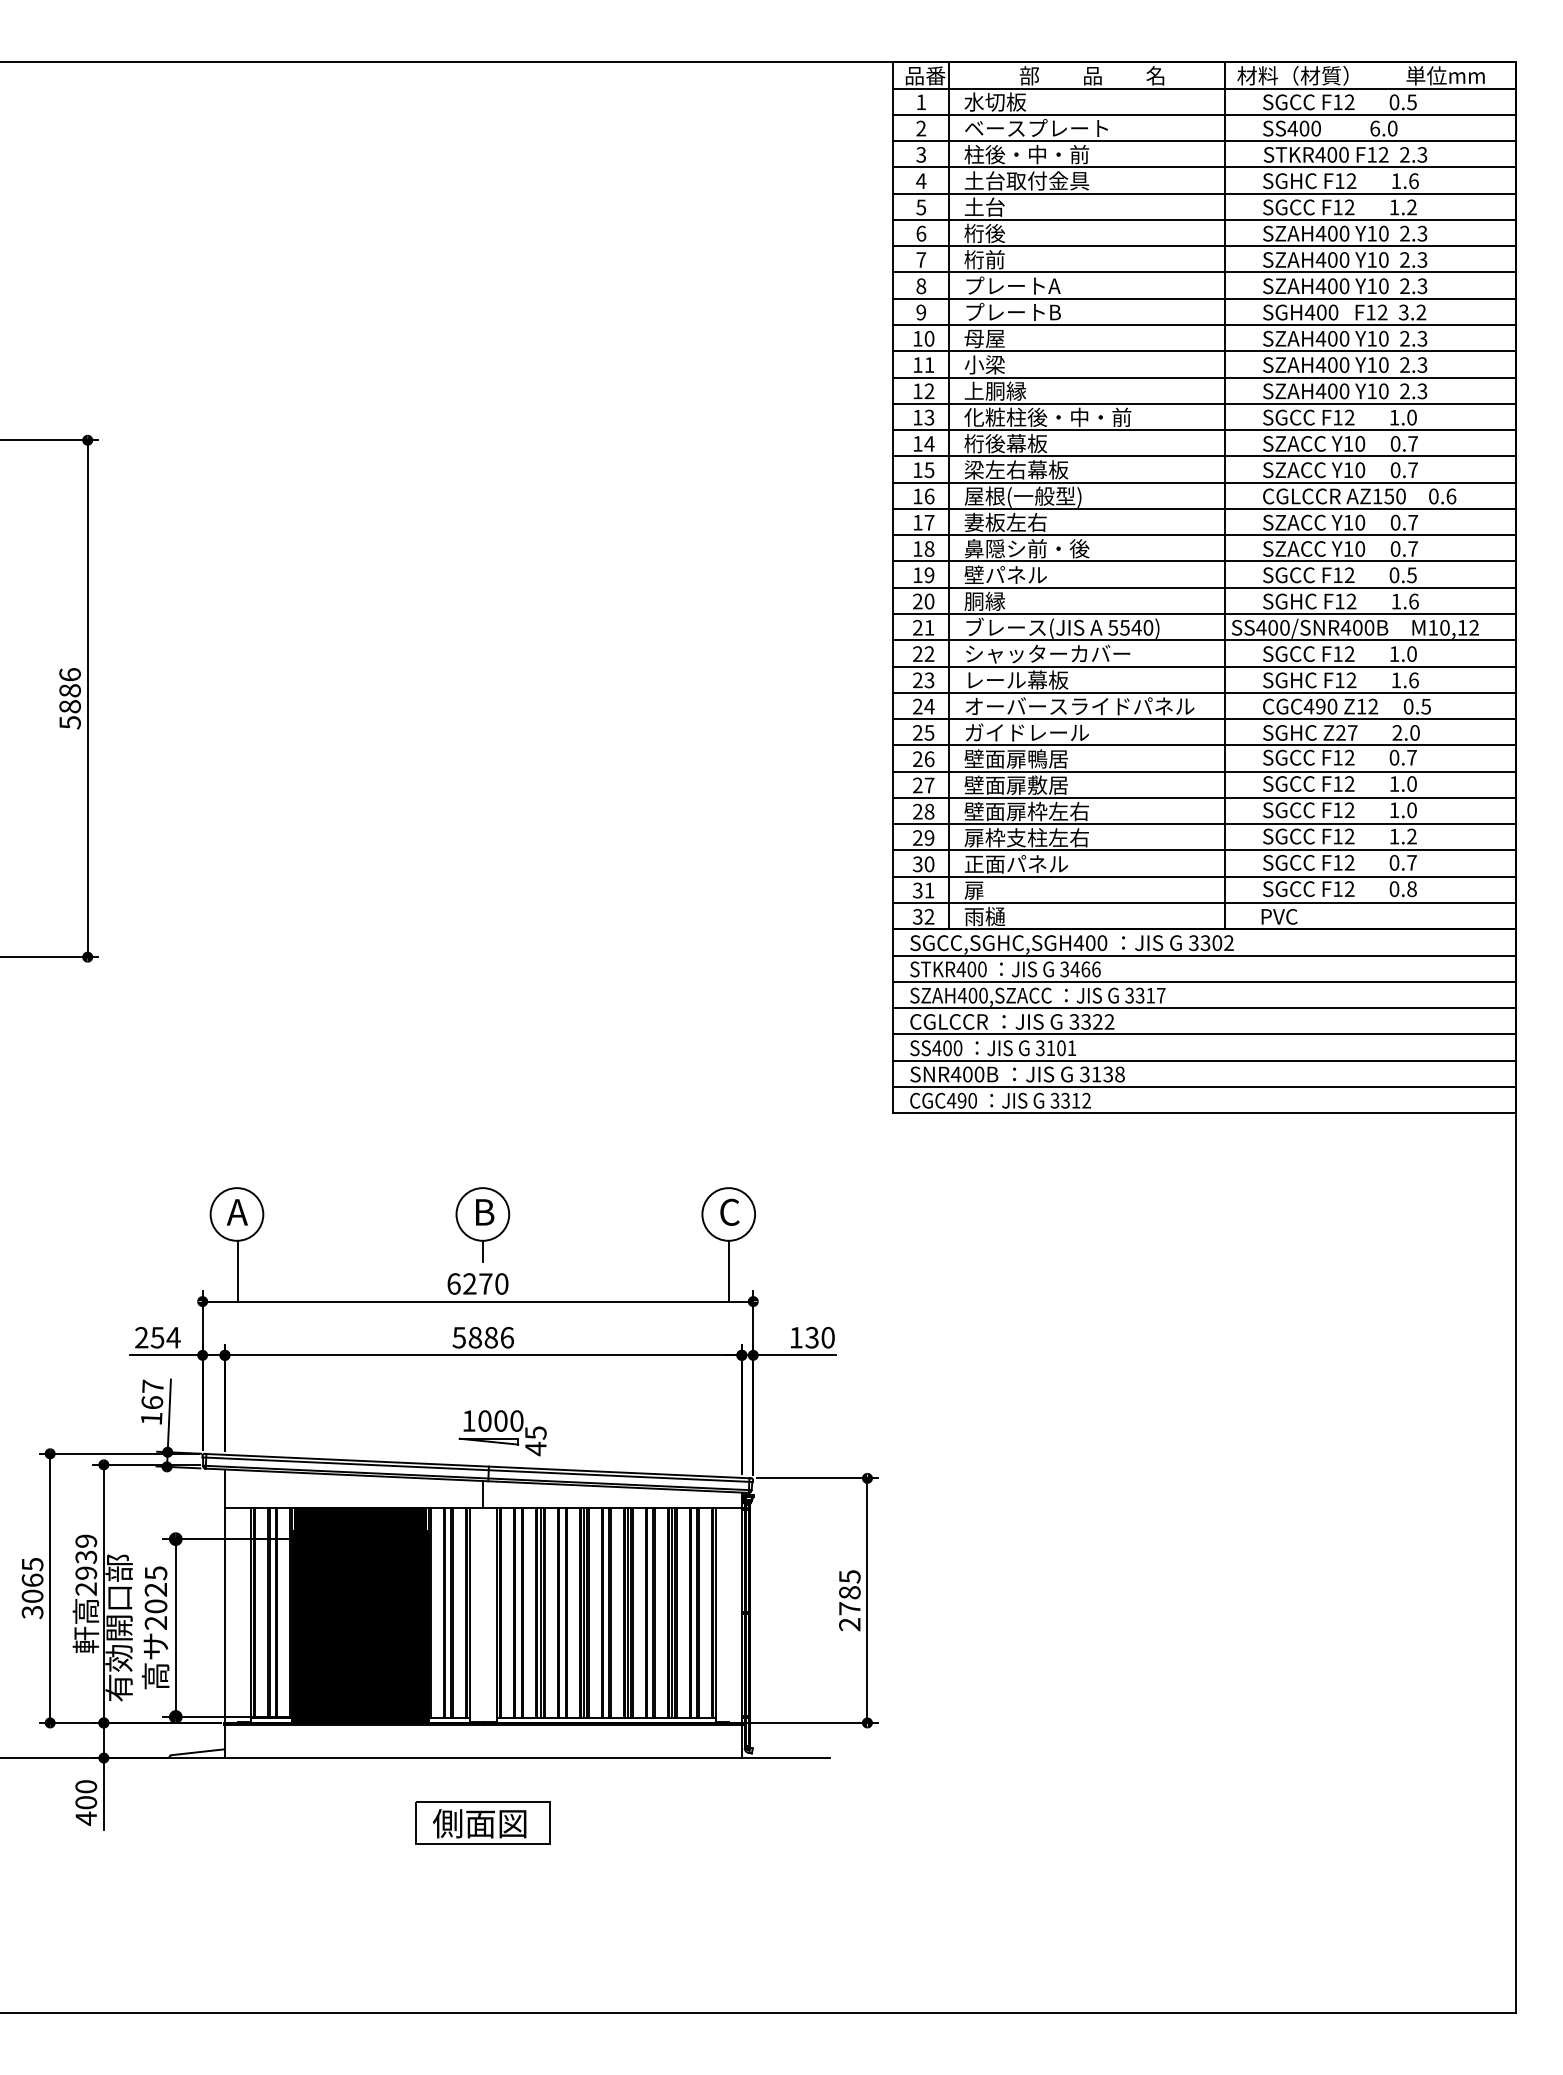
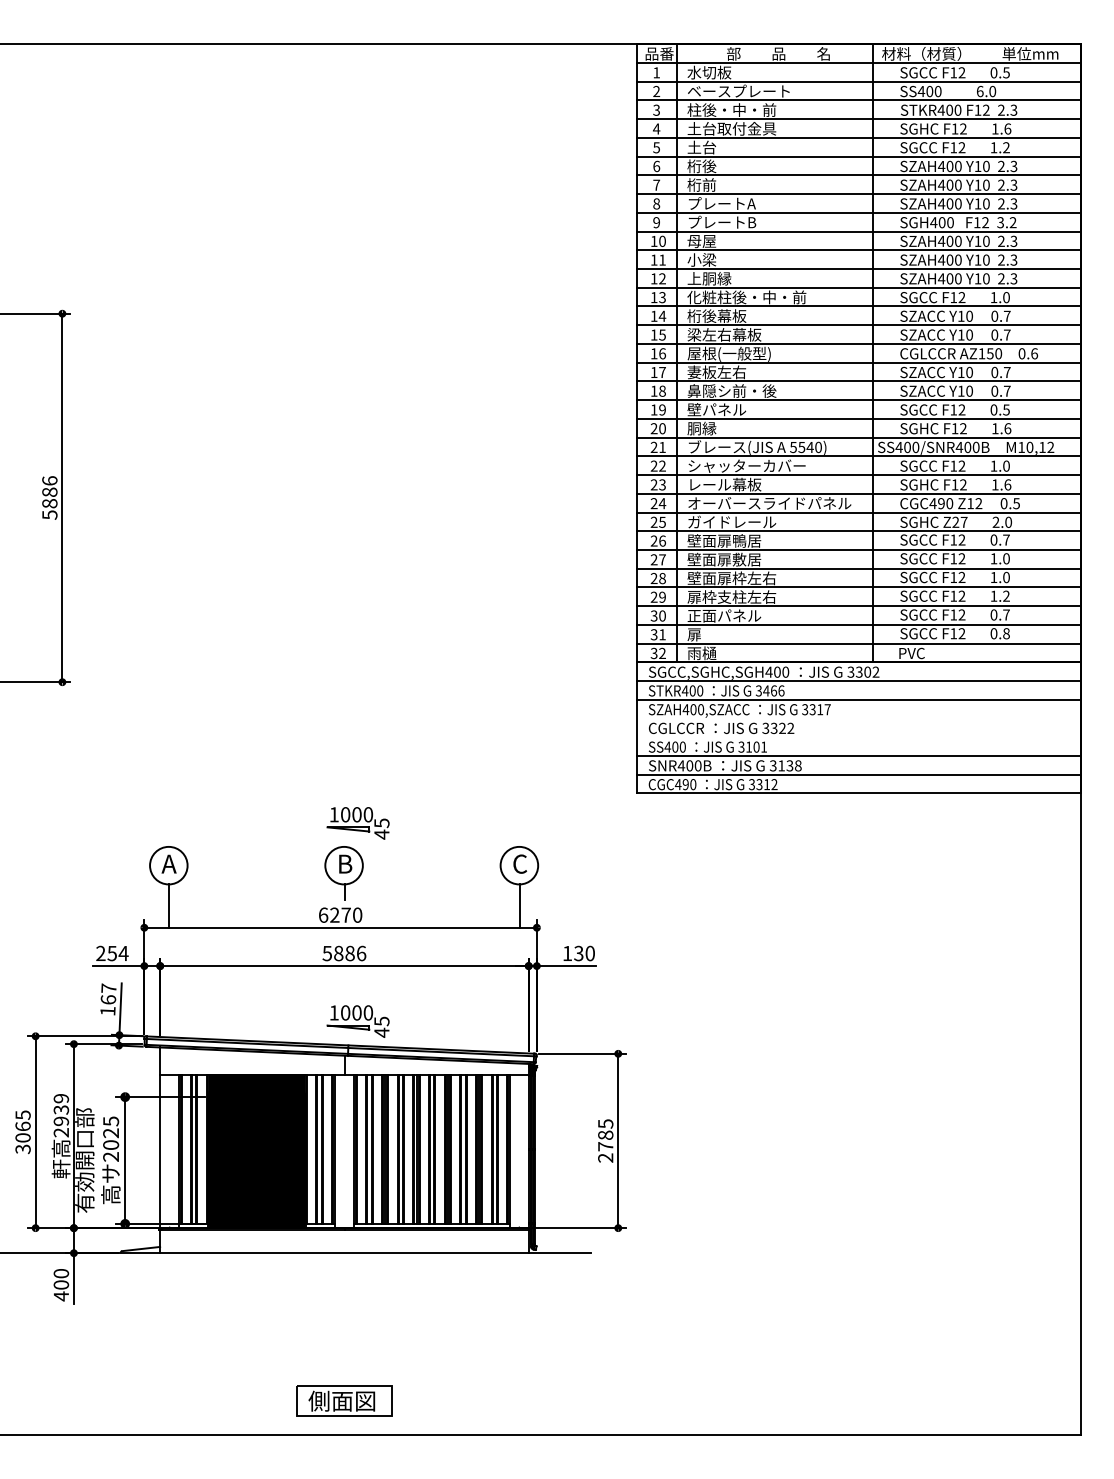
line: (1204, 1008) -> (858, 718), removed
line: (1204, 1034) -> (858, 737), removed
part: (502, 1155) -> (358, 823), added
part: (482, 1822) -> (343, 1400), moved

